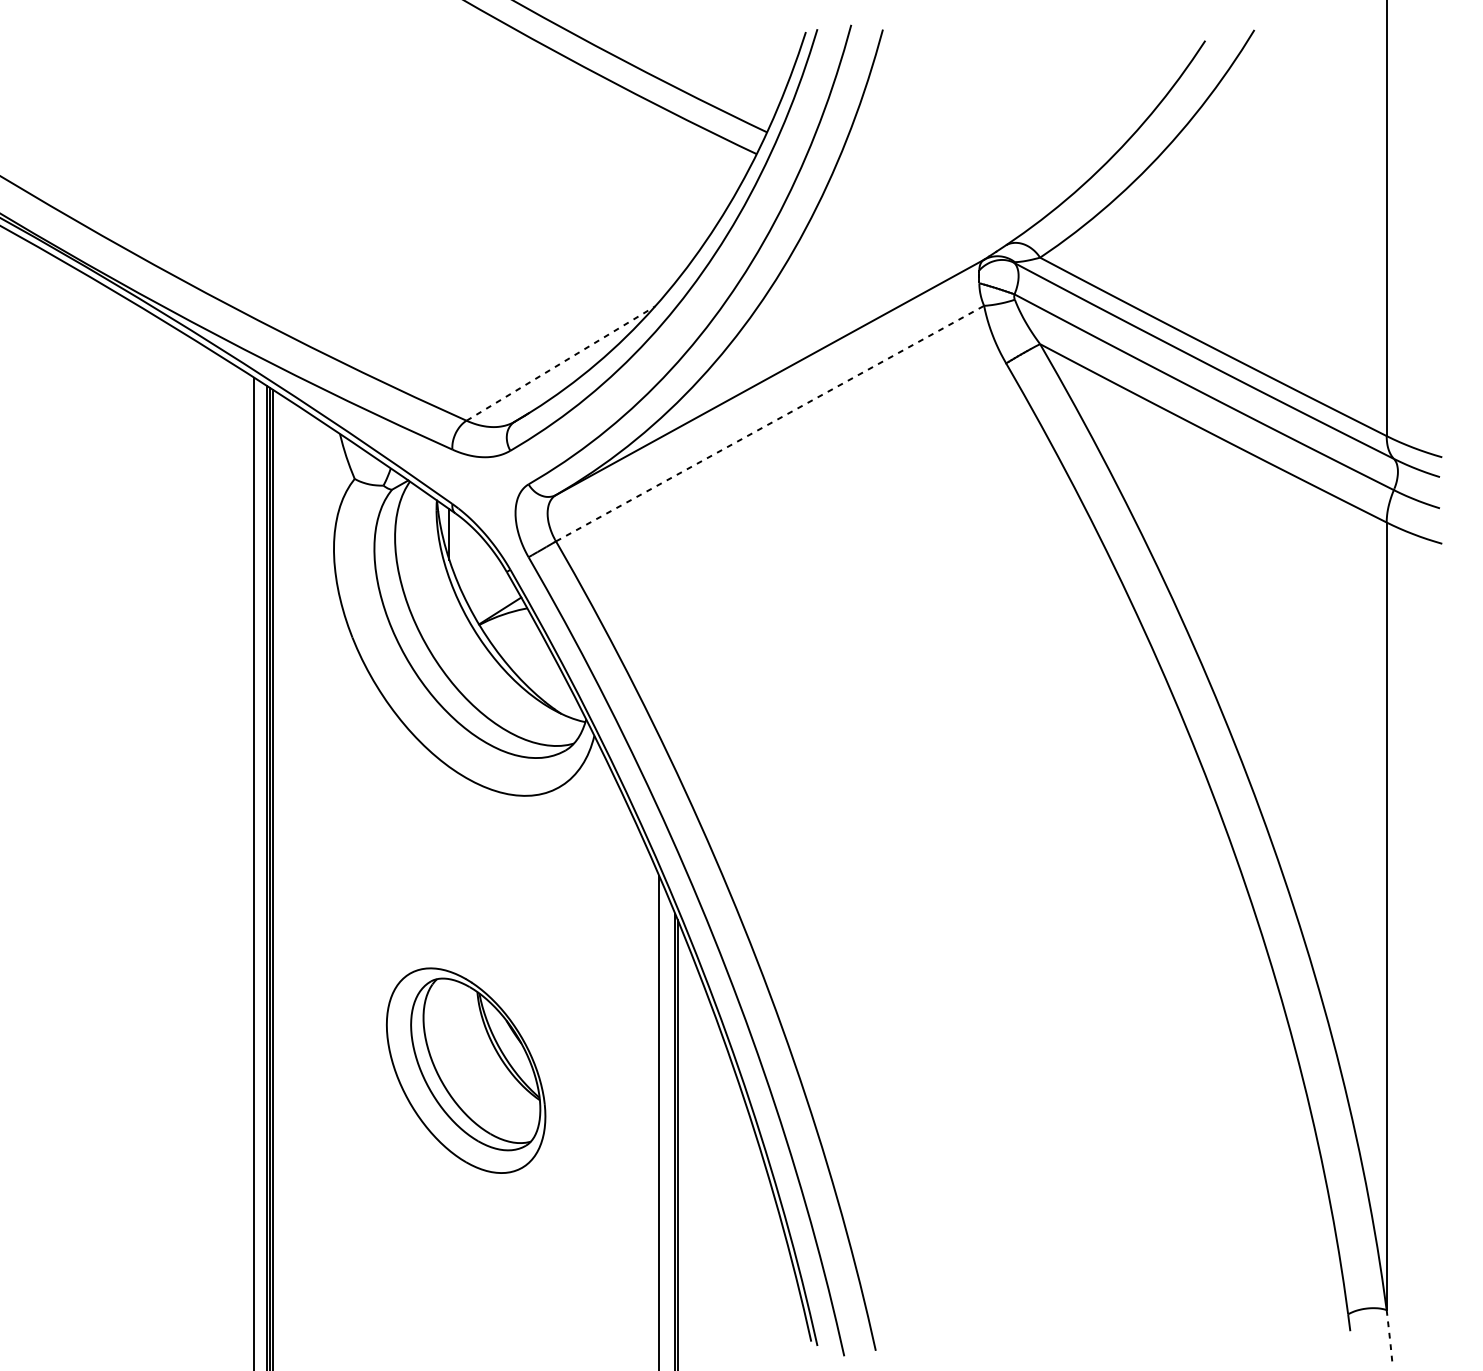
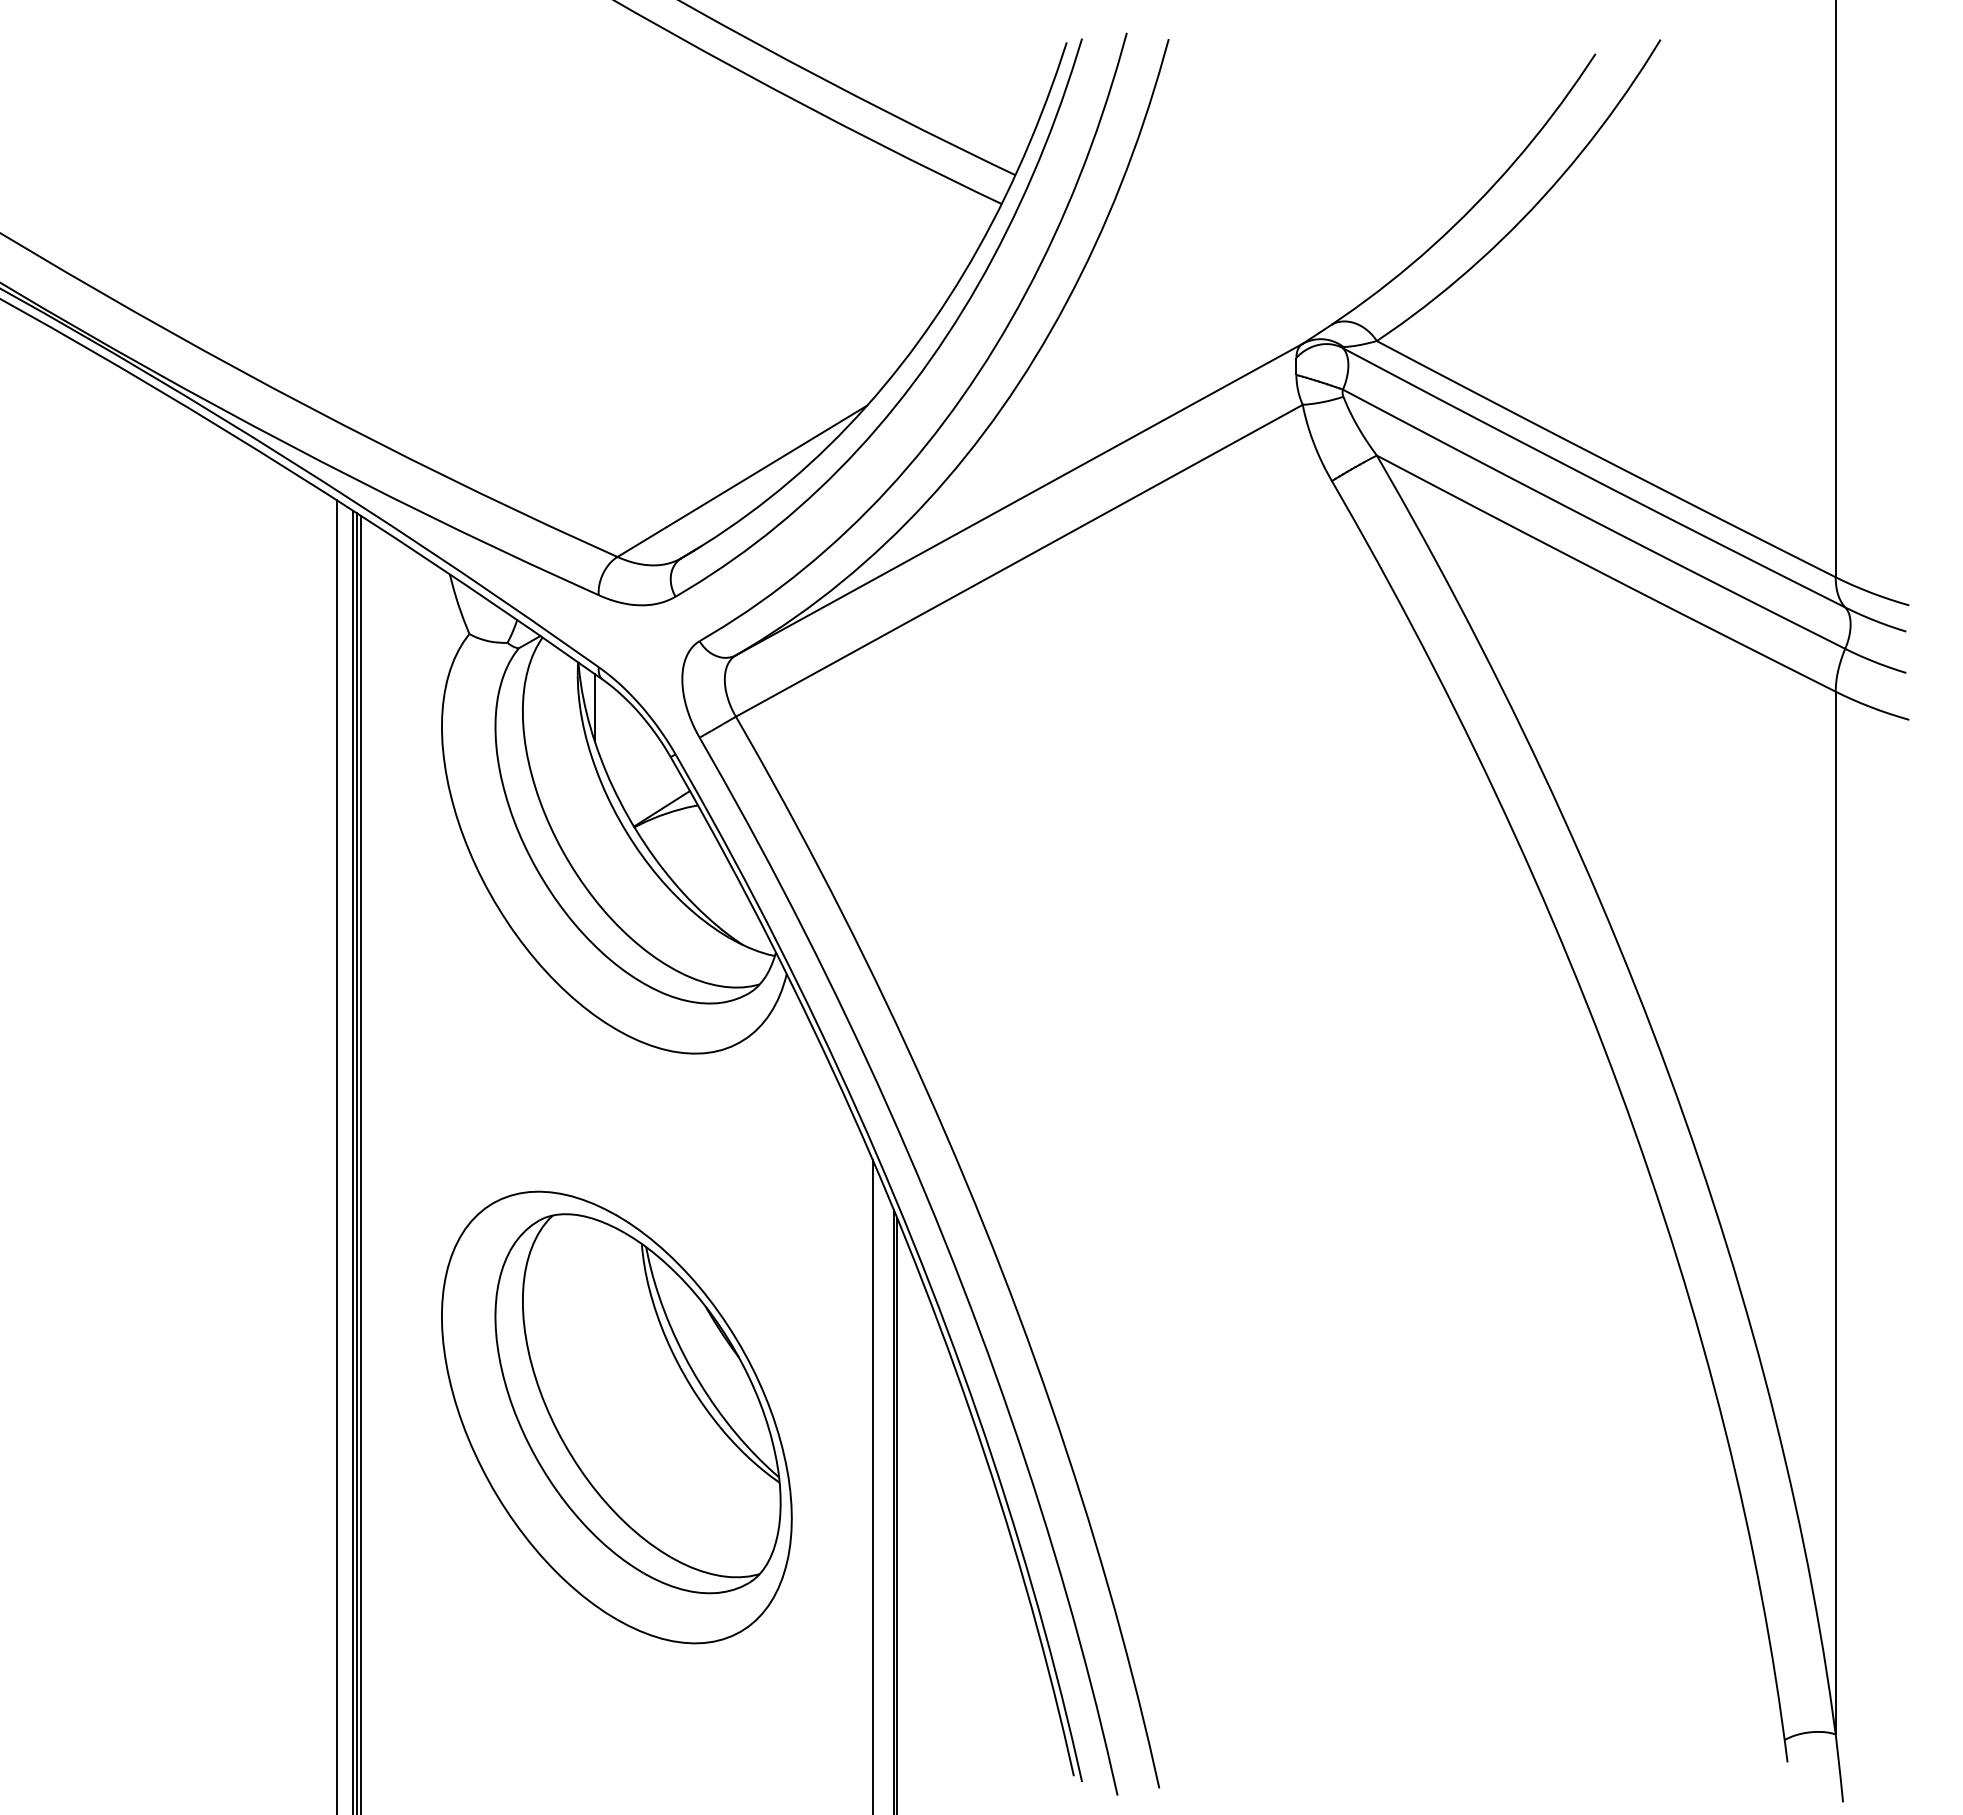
line: (560, 363) -> (742, 481), dashed -> solid
line: (770, 423) -> (1019, 560), dashed -> solid
part: (465, 1070) -> (616, 1417), size x1.67
line: (1389, 1335) -> (1839, 1767), dashed -> solid

